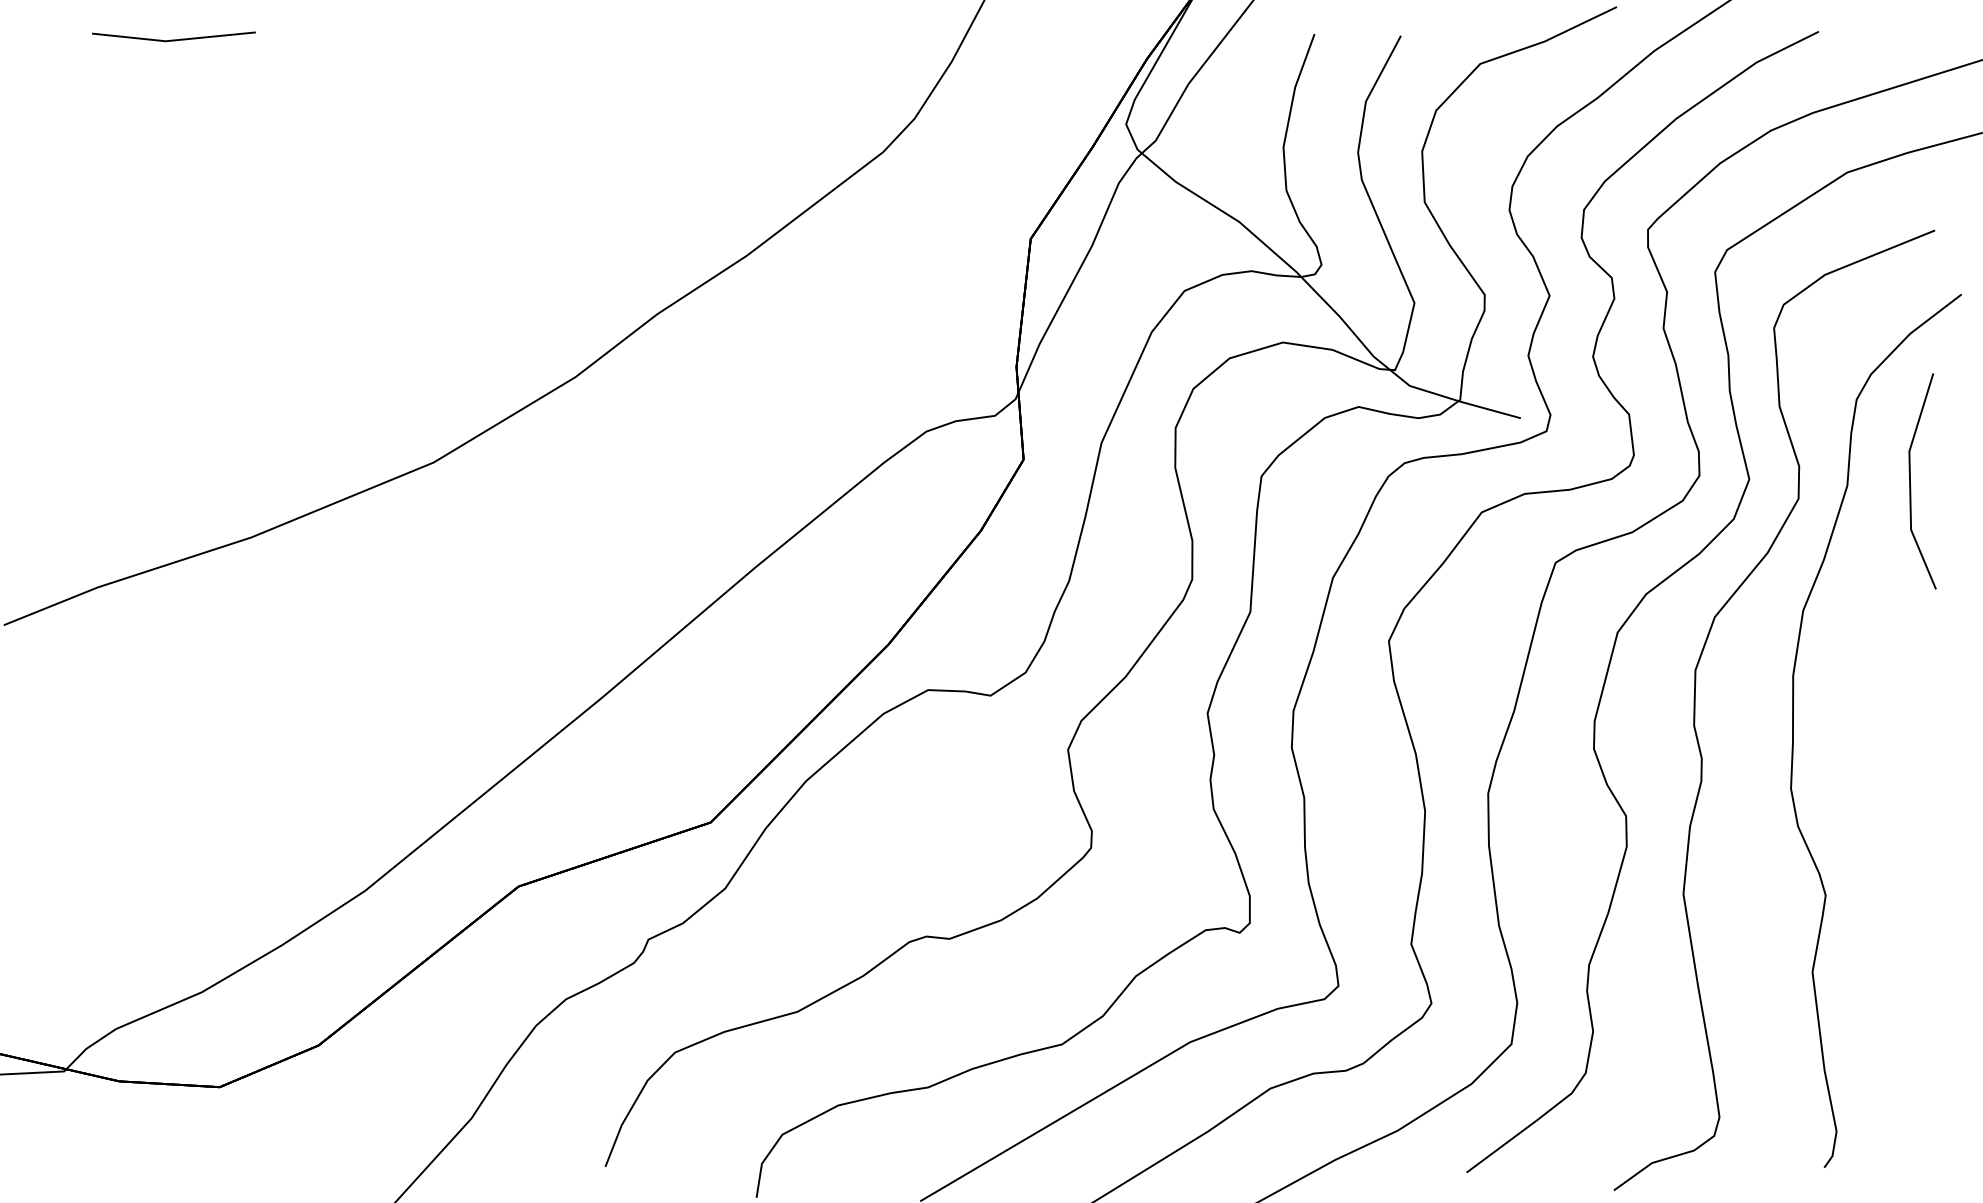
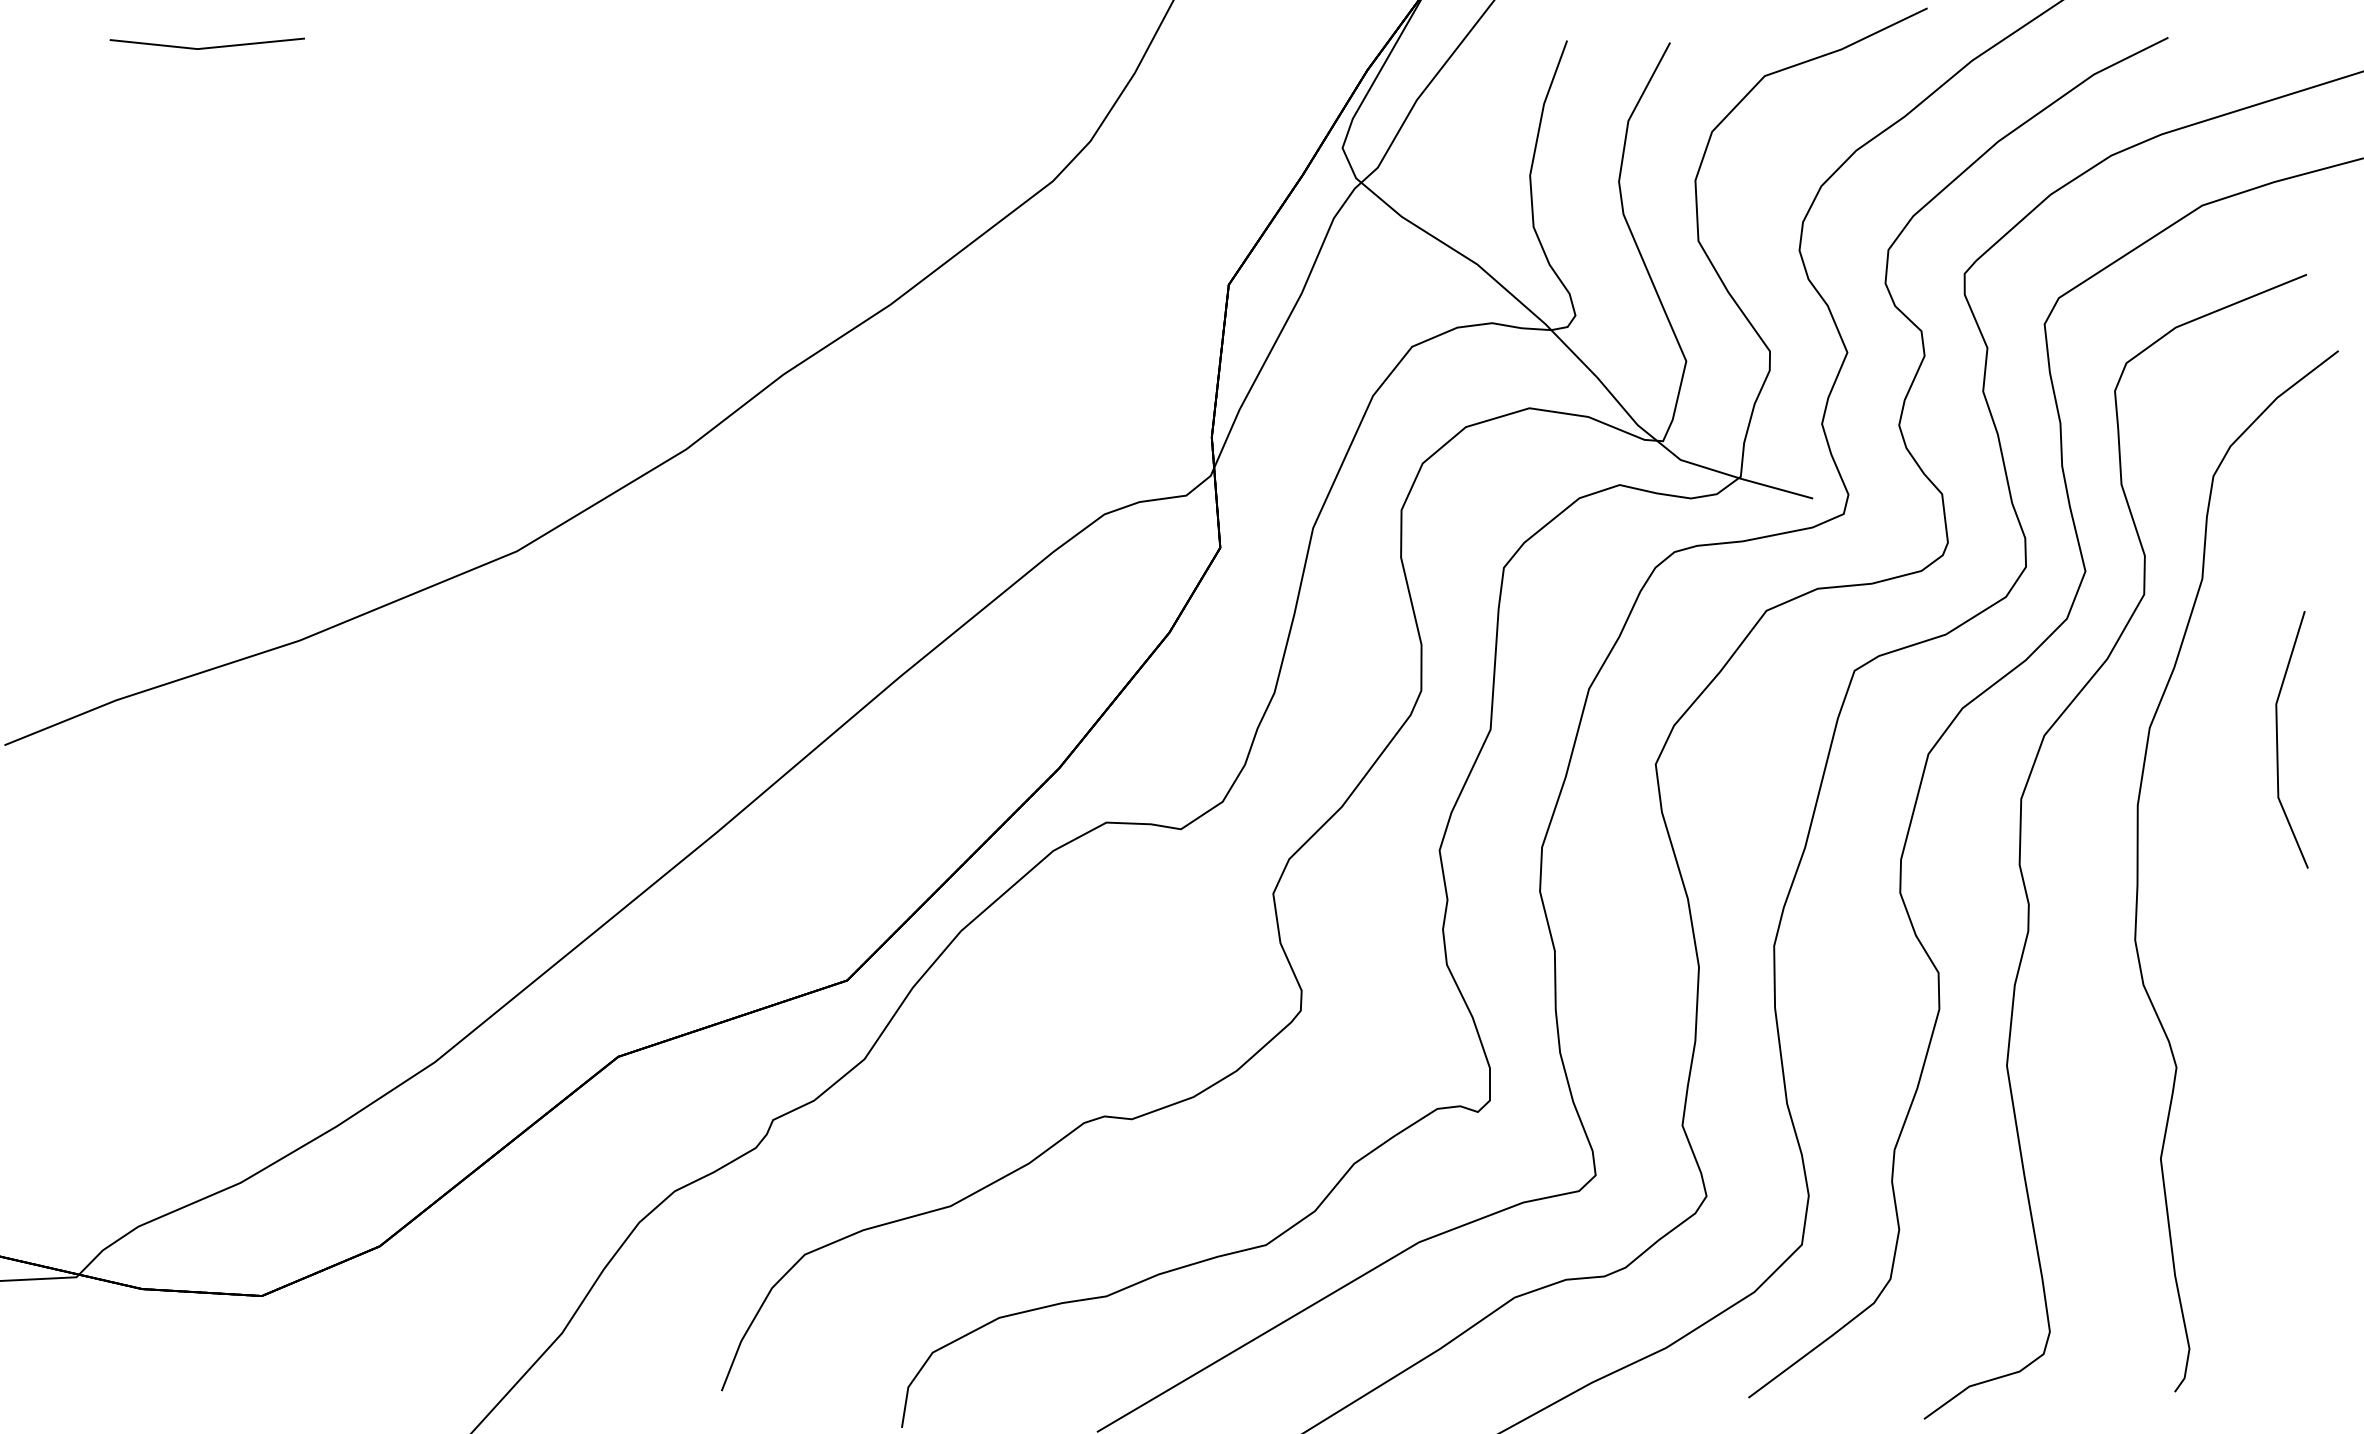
part: (1911, 485) -> (2278, 744), moved

